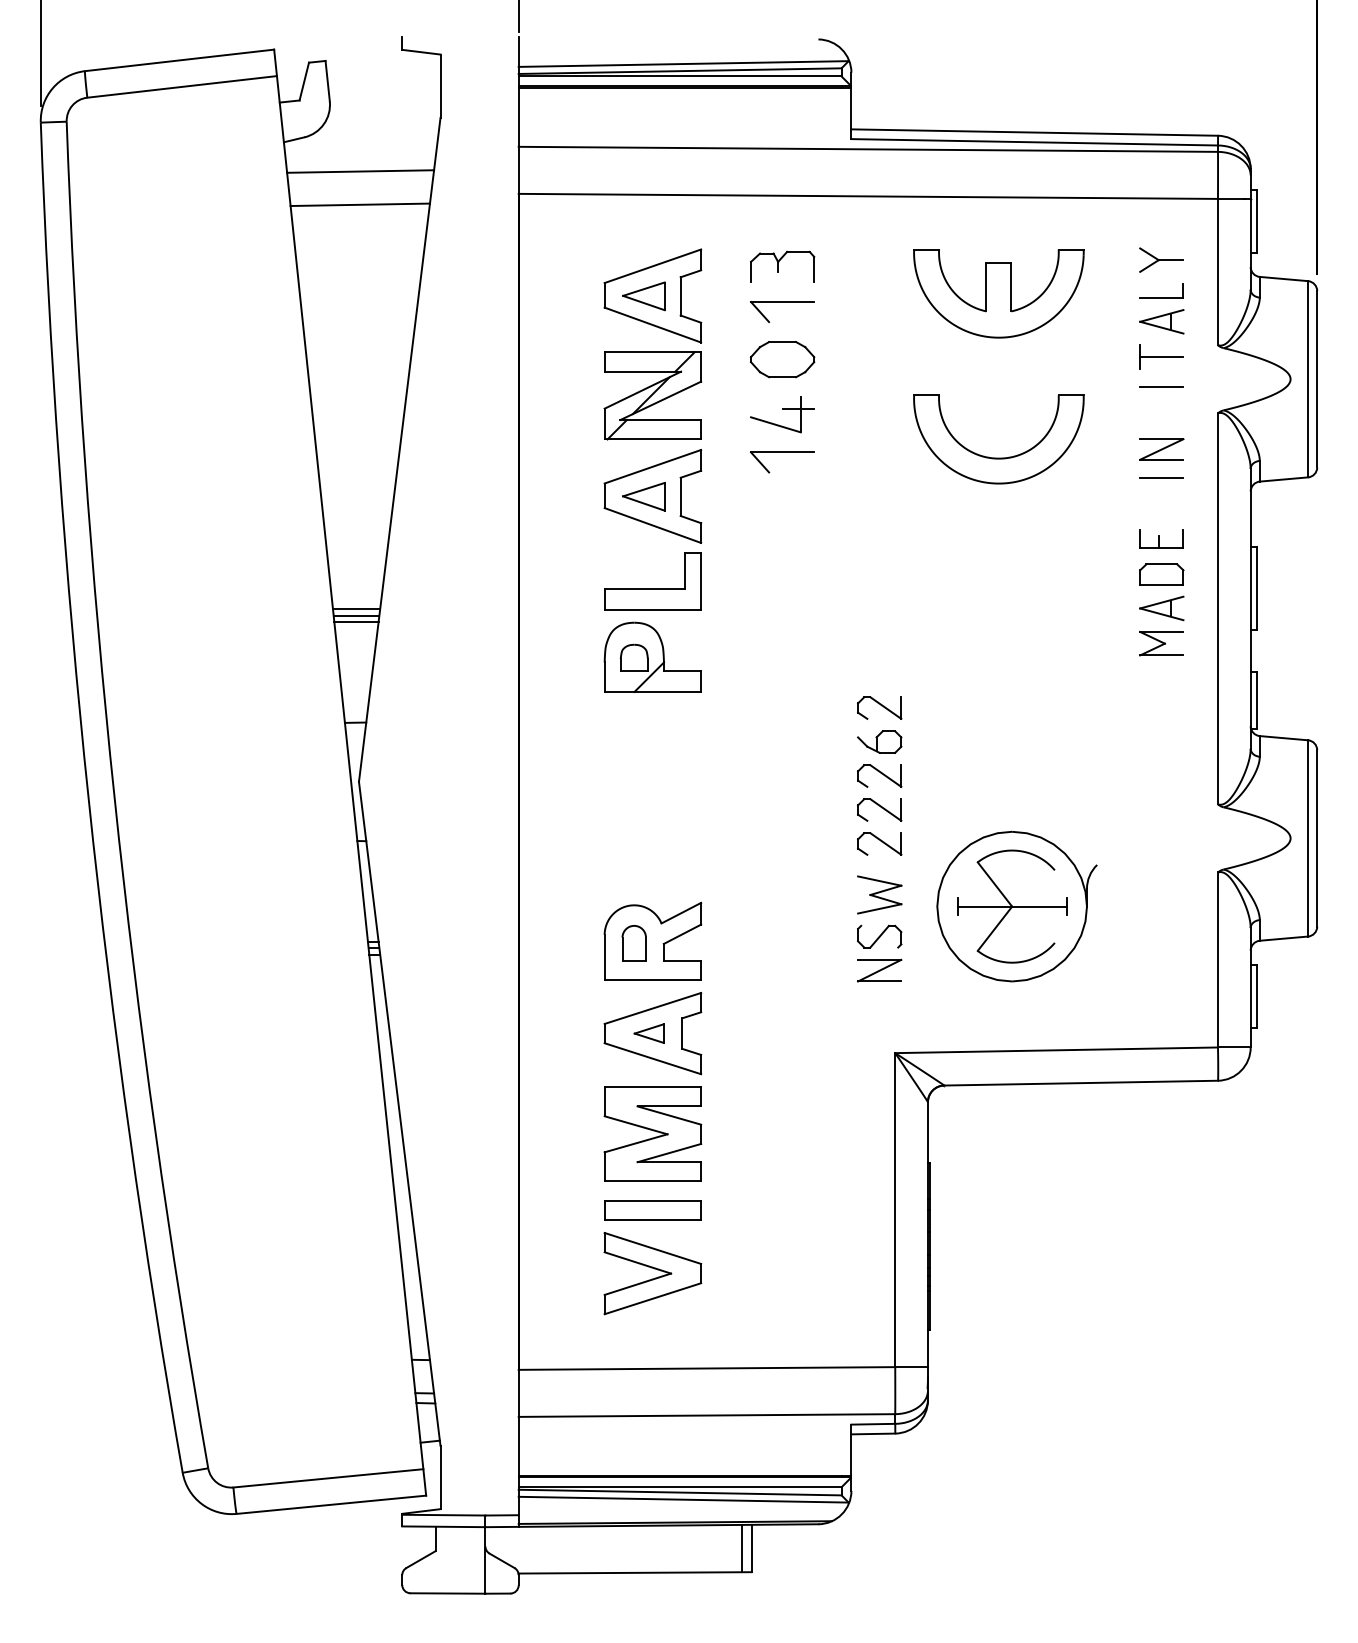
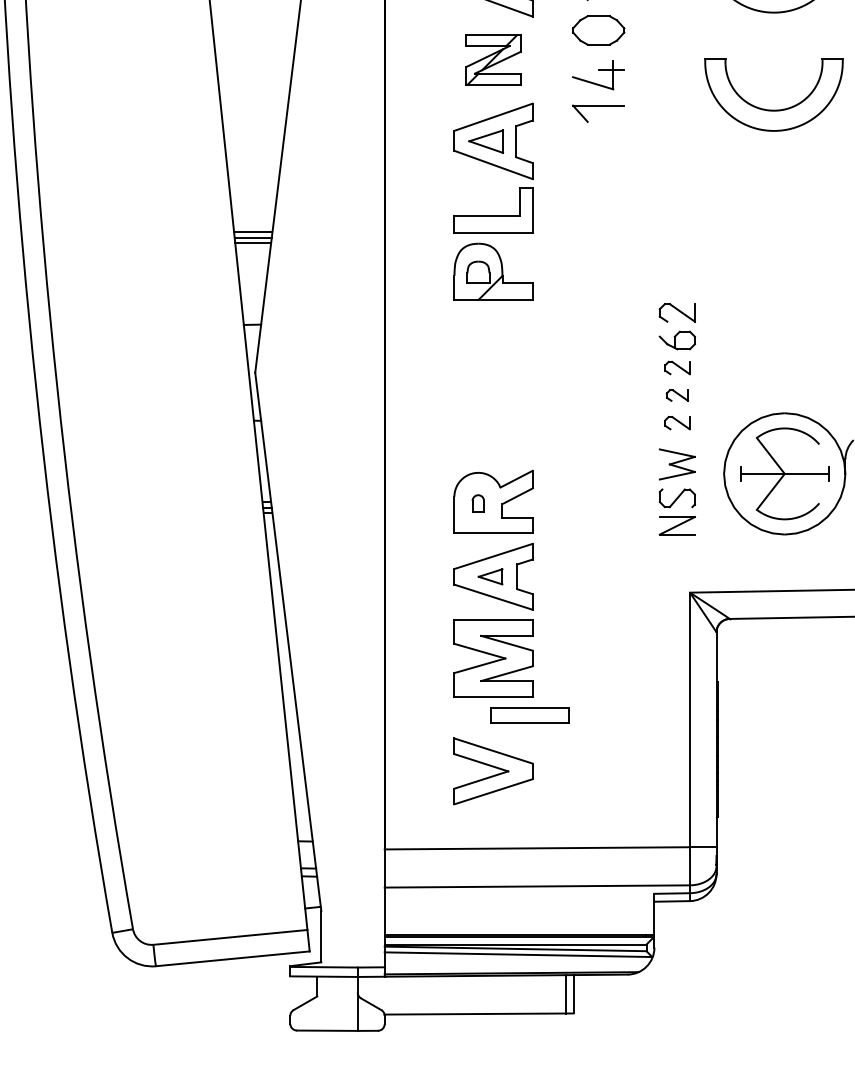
part: (652, 395) -> (493, 59), size x0.7
part: (879, 775) -> (677, 367), size x0.7
part: (879, 809) -> (677, 395), size x0.6
part: (879, 843) -> (677, 422), size x0.7
part: (633, 943) -> (477, 503), size x0.6
part: (652, 1210) -> (529, 715), moved

